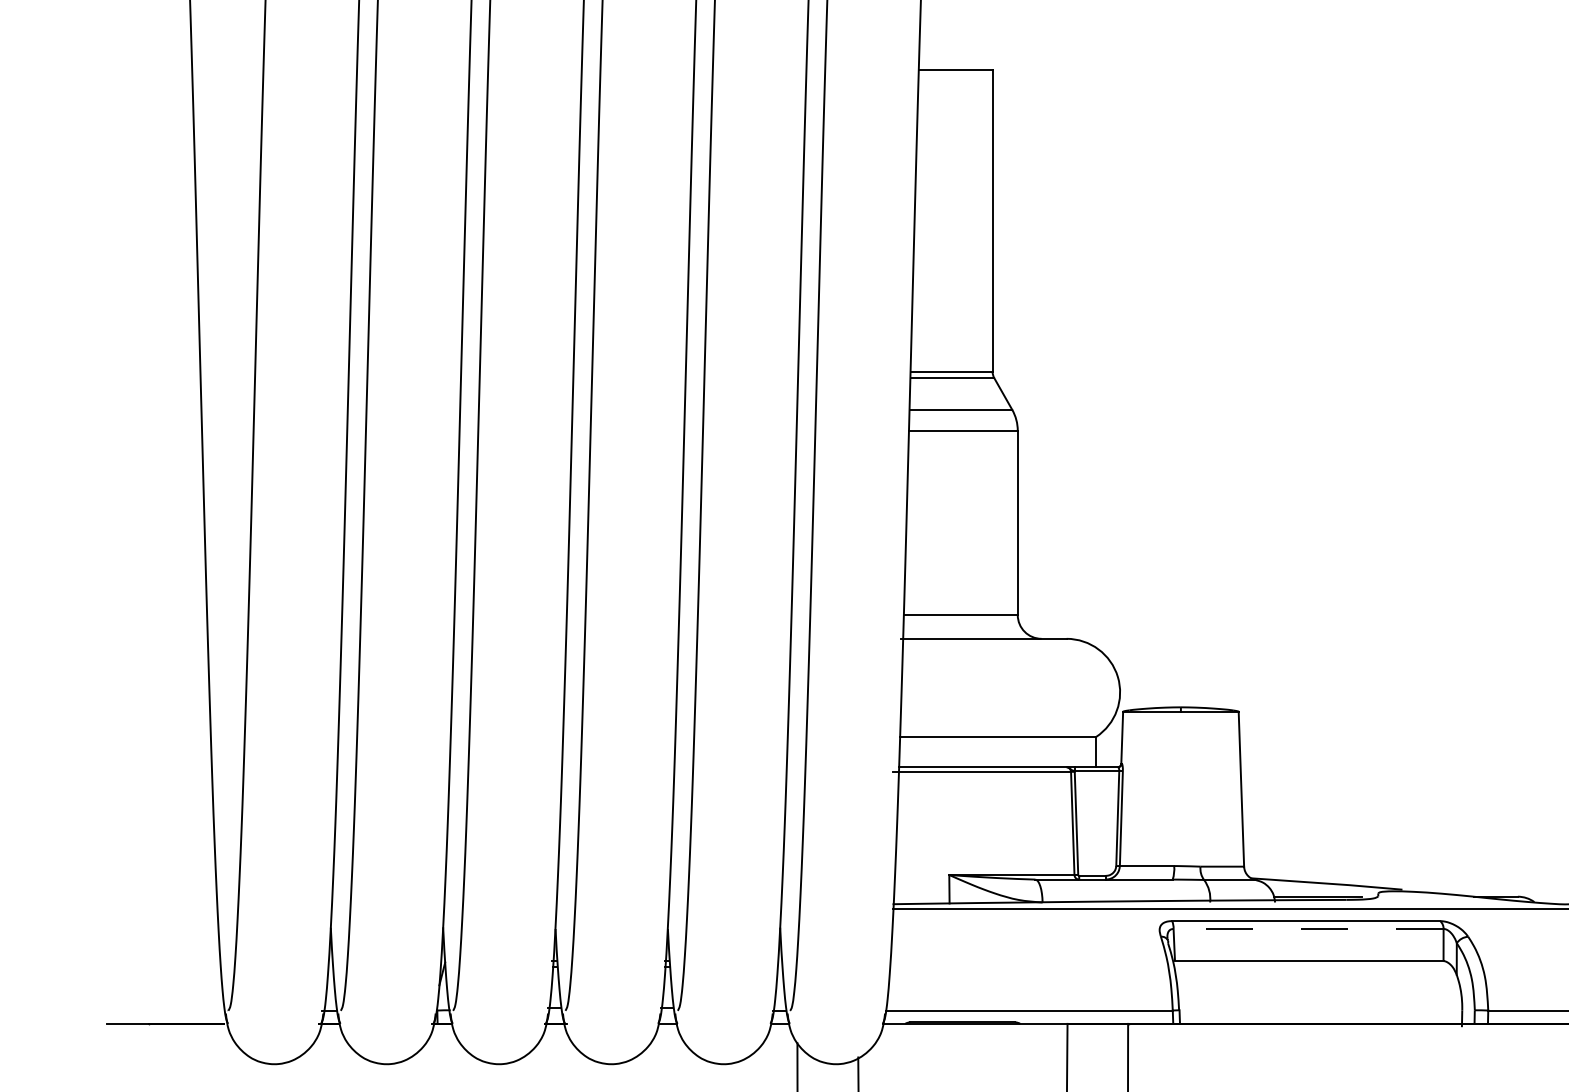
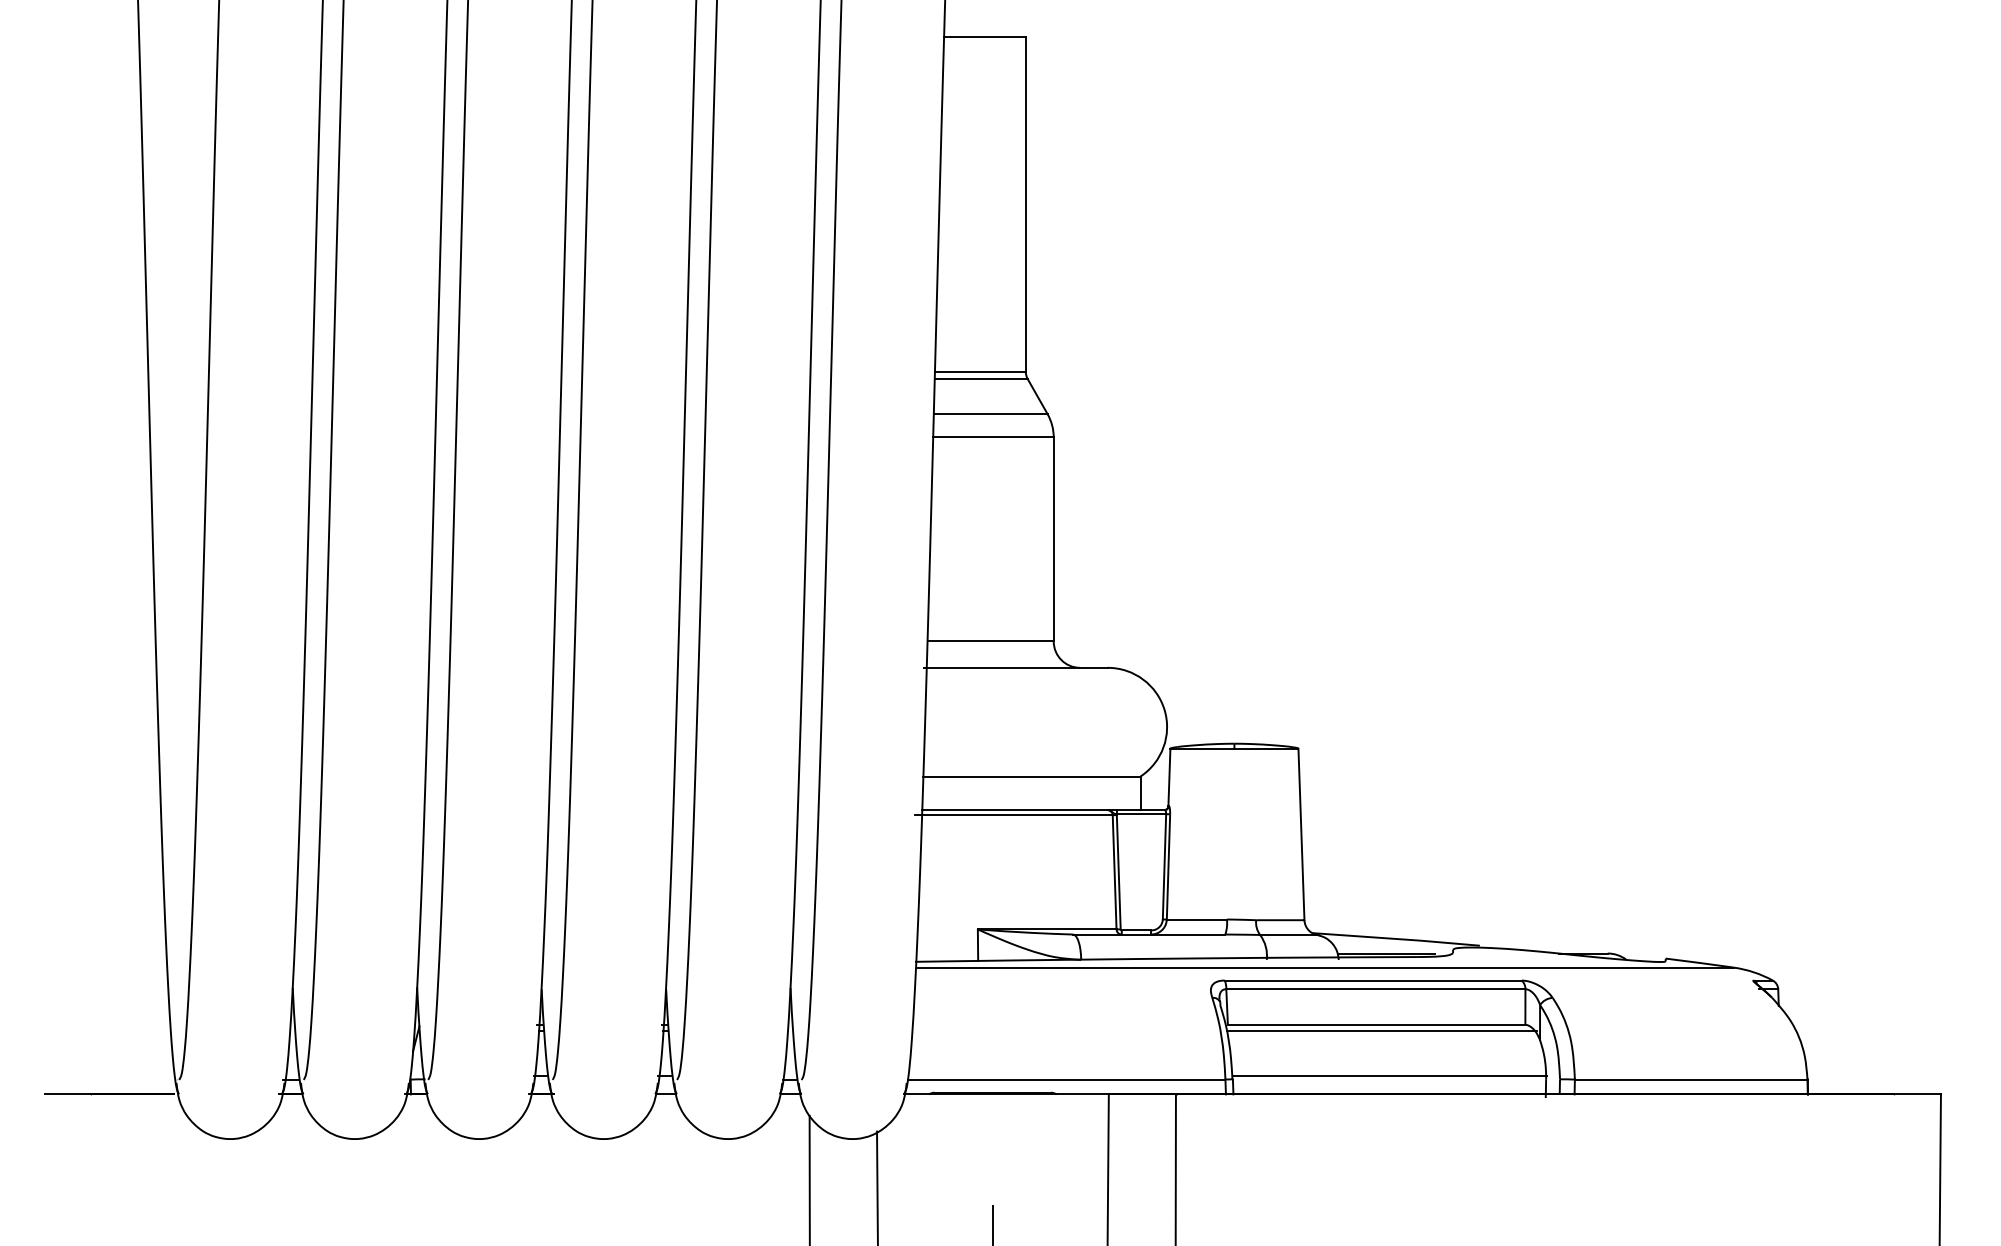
line: (1308, 929) -> (1375, 989), dashed -> solid
line: (1314, 966) -> (1382, 1030), added
line: (1320, 1007) -> (1389, 1076), added

